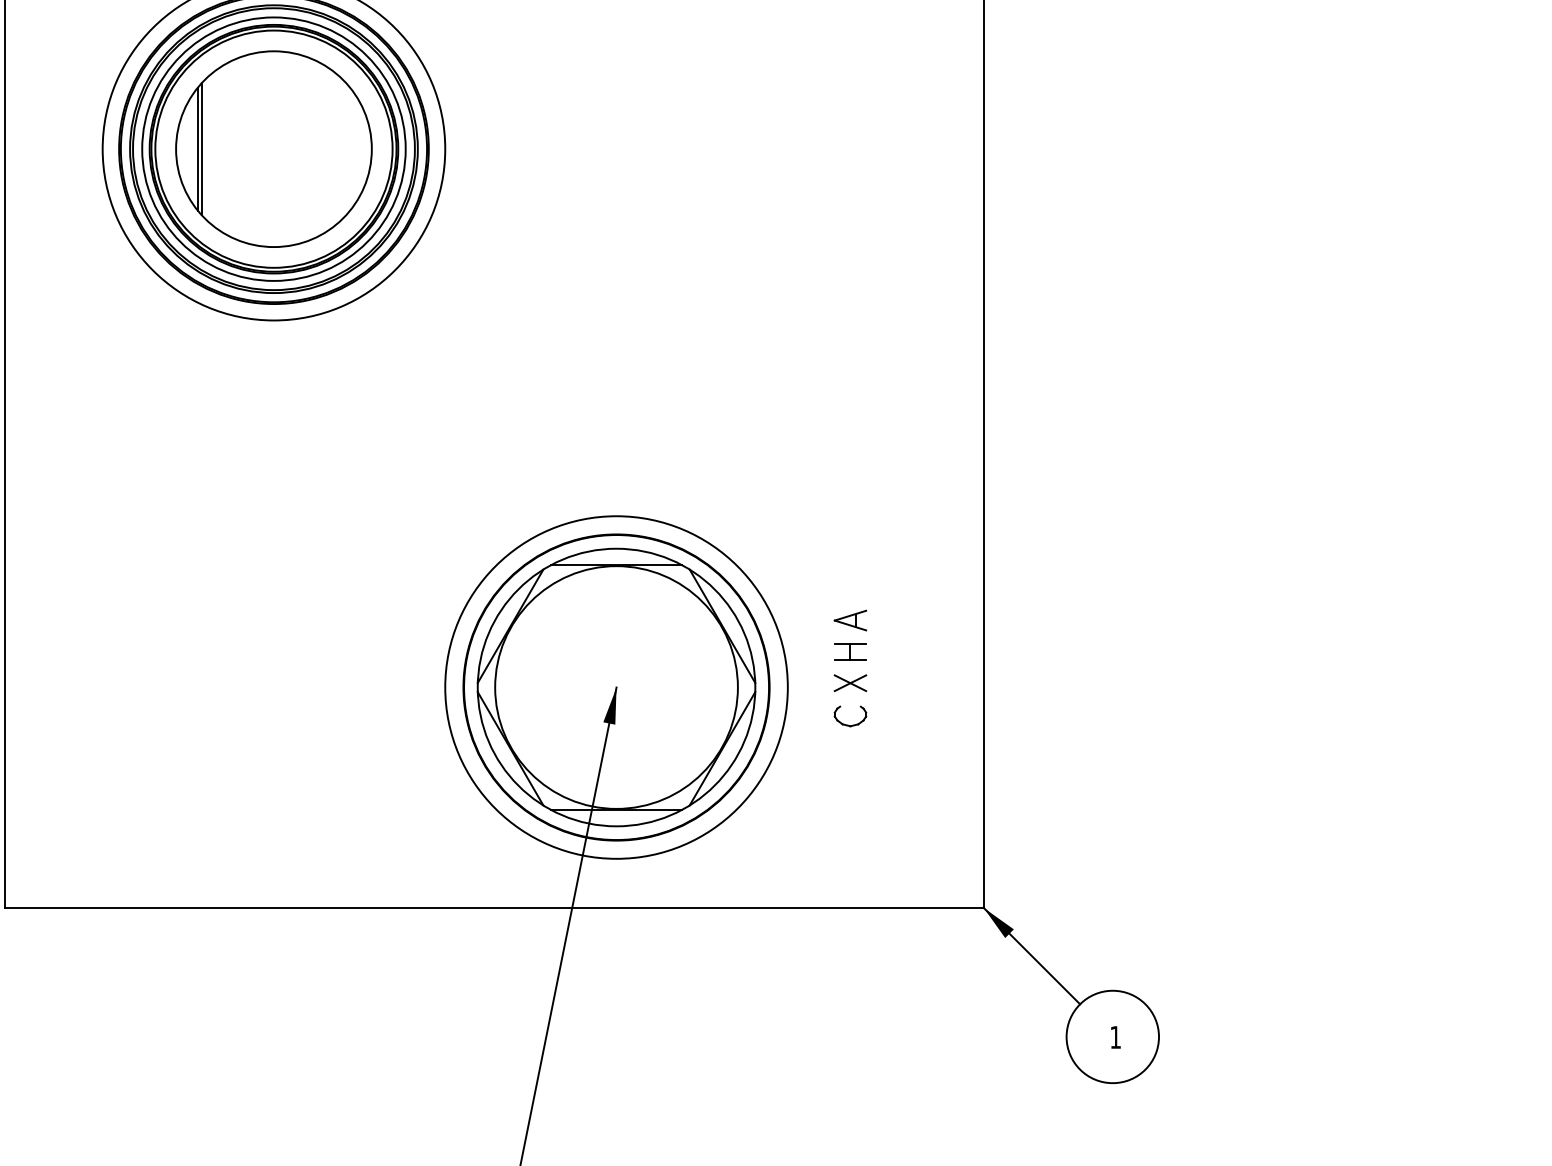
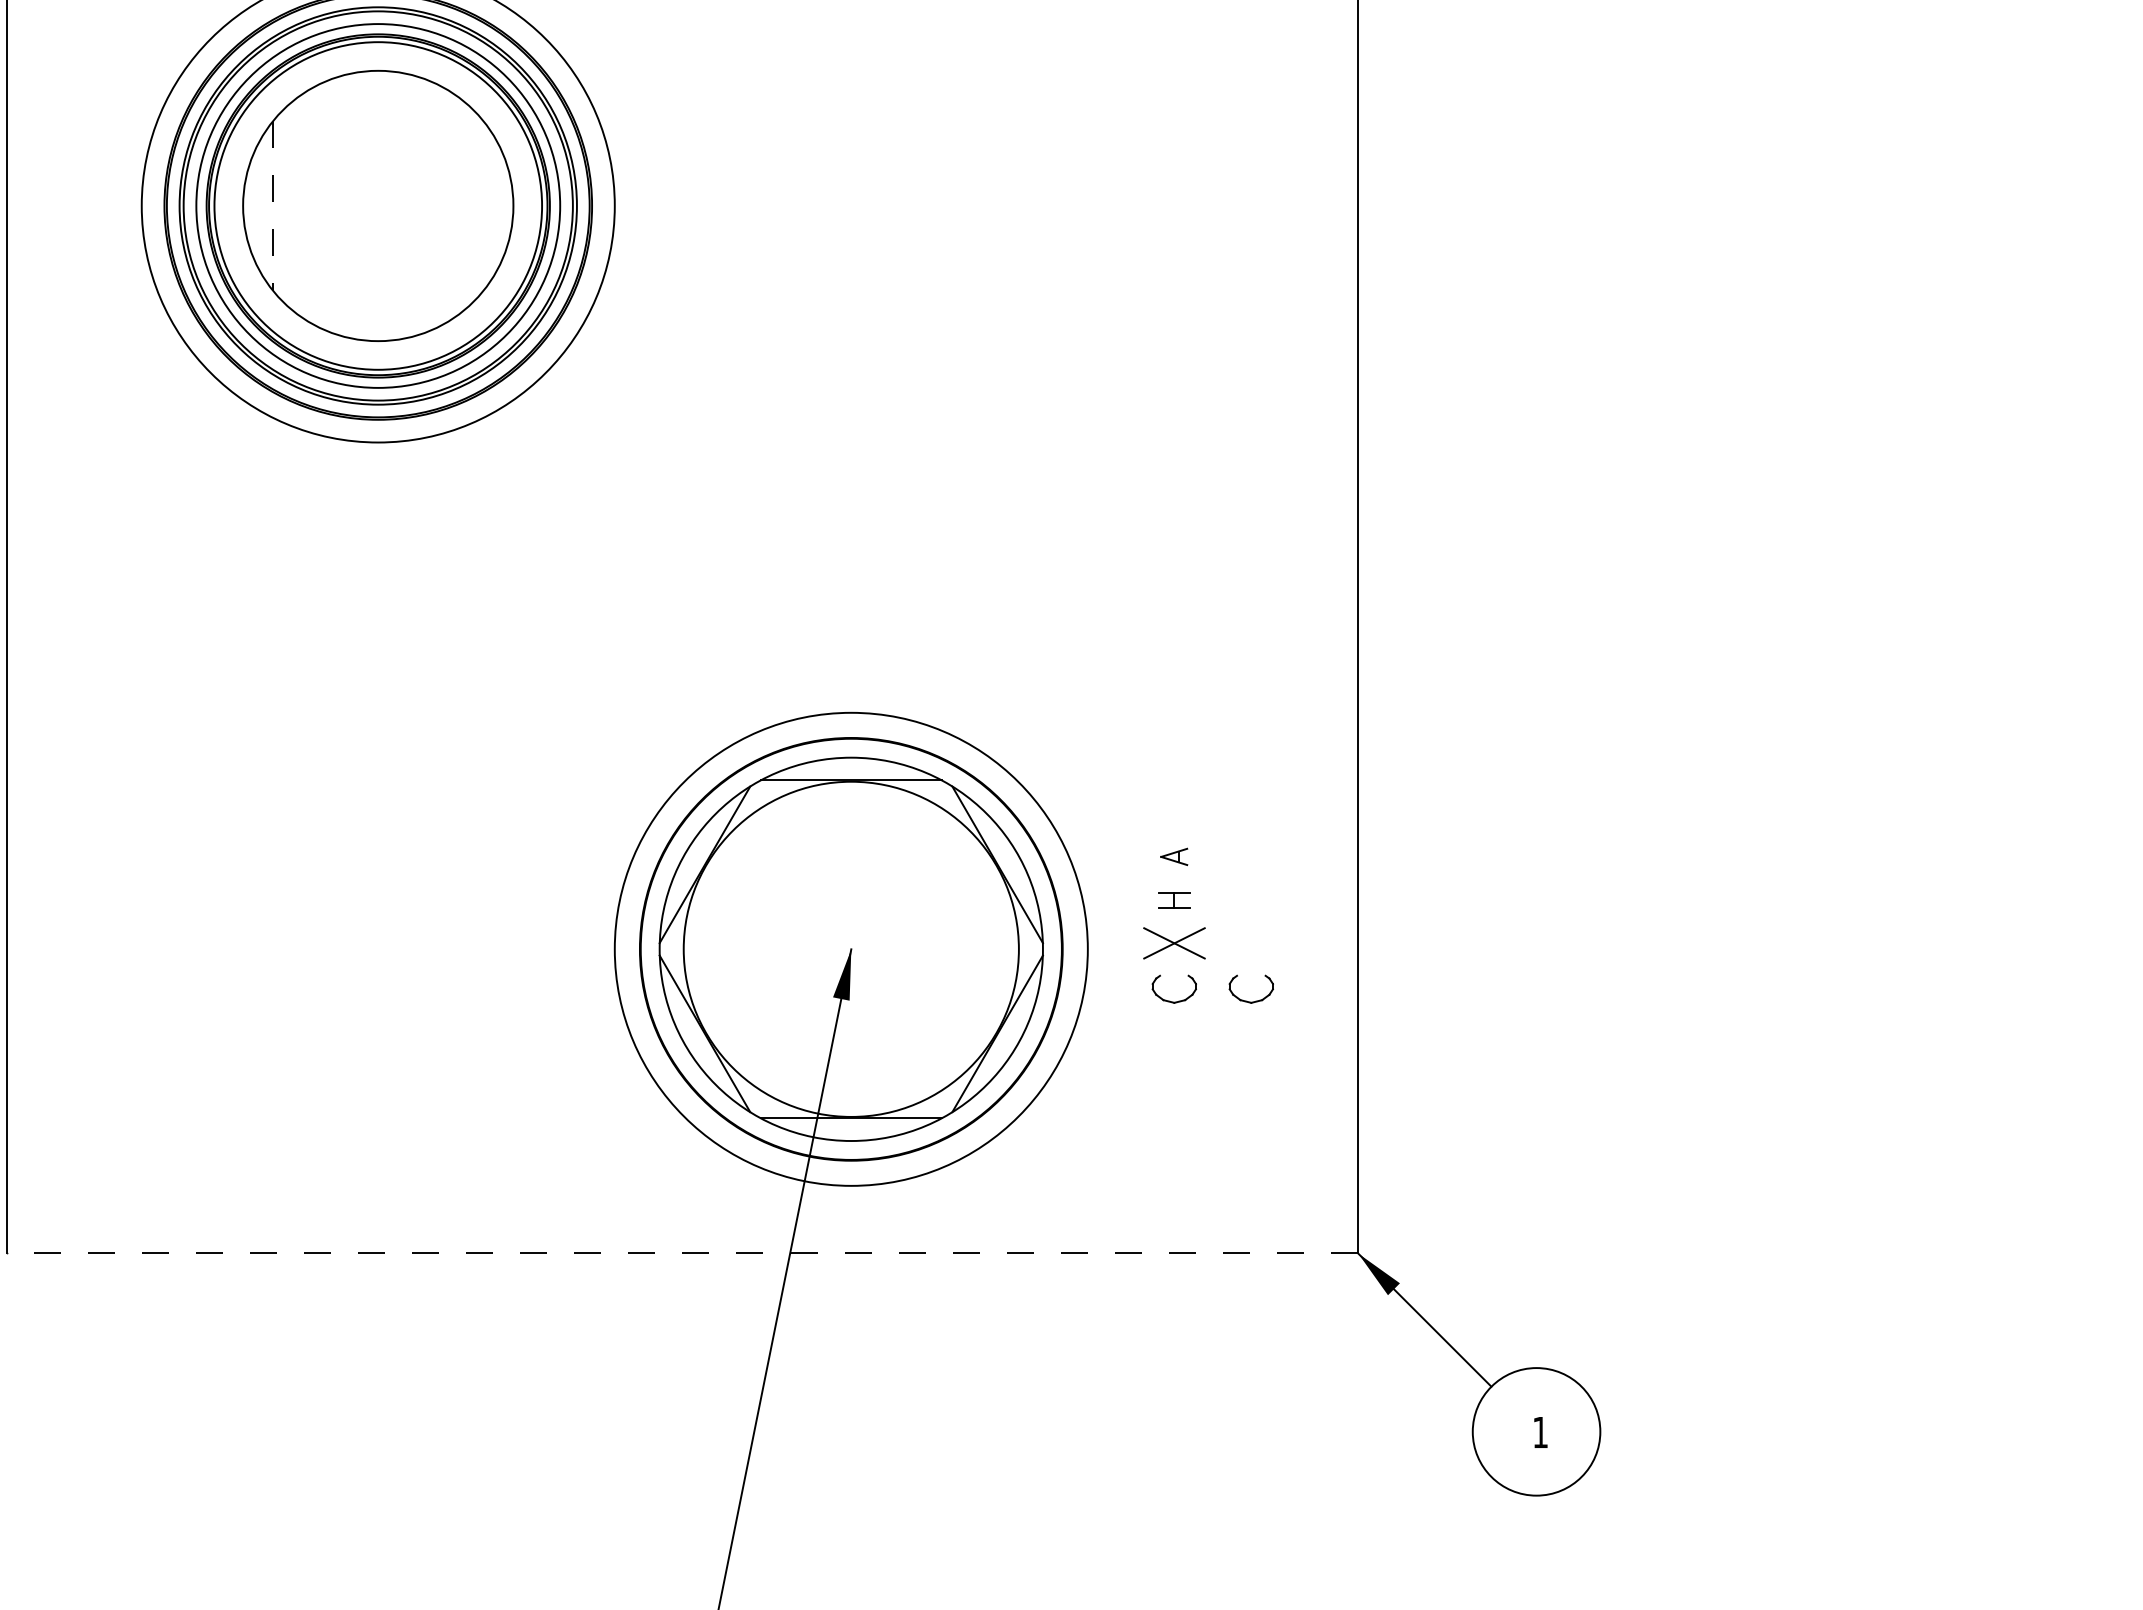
line: (198, 148) -> (273, 205), solid -> dashed
line: (201, 148) -> (278, 205), removed
part: (849, 620) -> (1173, 856), size x0.6
part: (850, 651) -> (1174, 899), size x0.7
part: (849, 683) -> (1173, 943), size x1.4
part: (902, 724) -> (1246, 1000), added
line: (494, 907) -> (682, 1253), solid -> dashed

